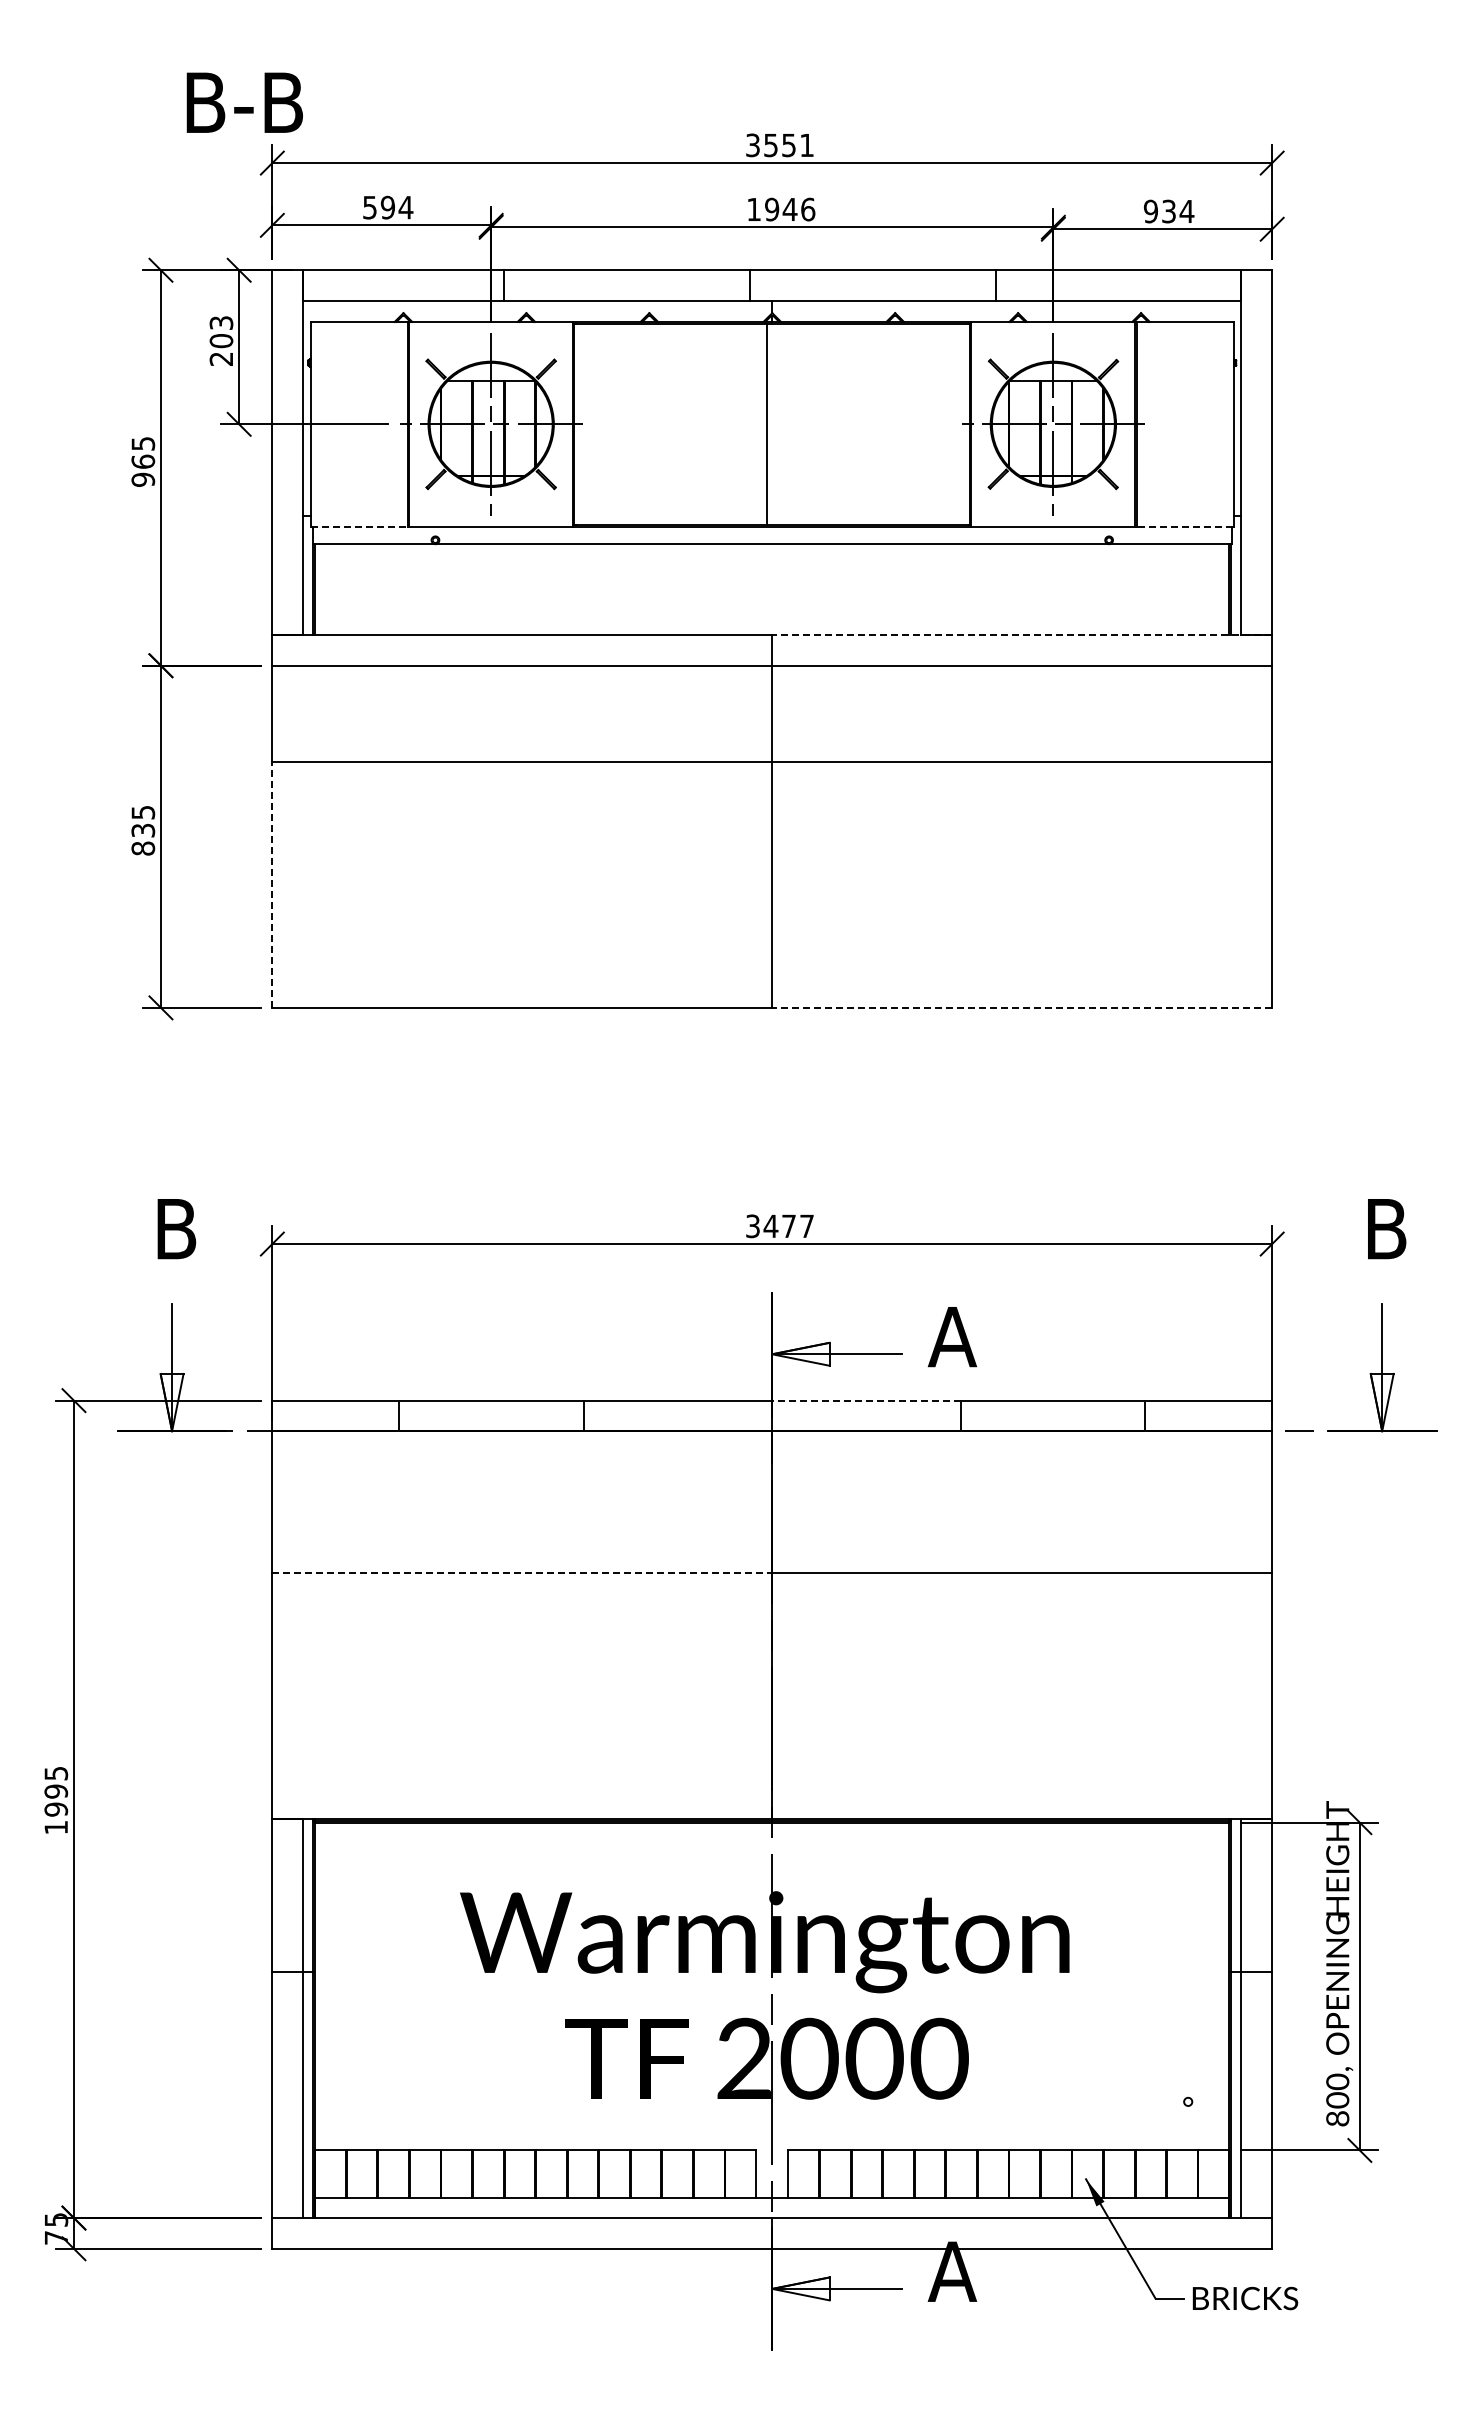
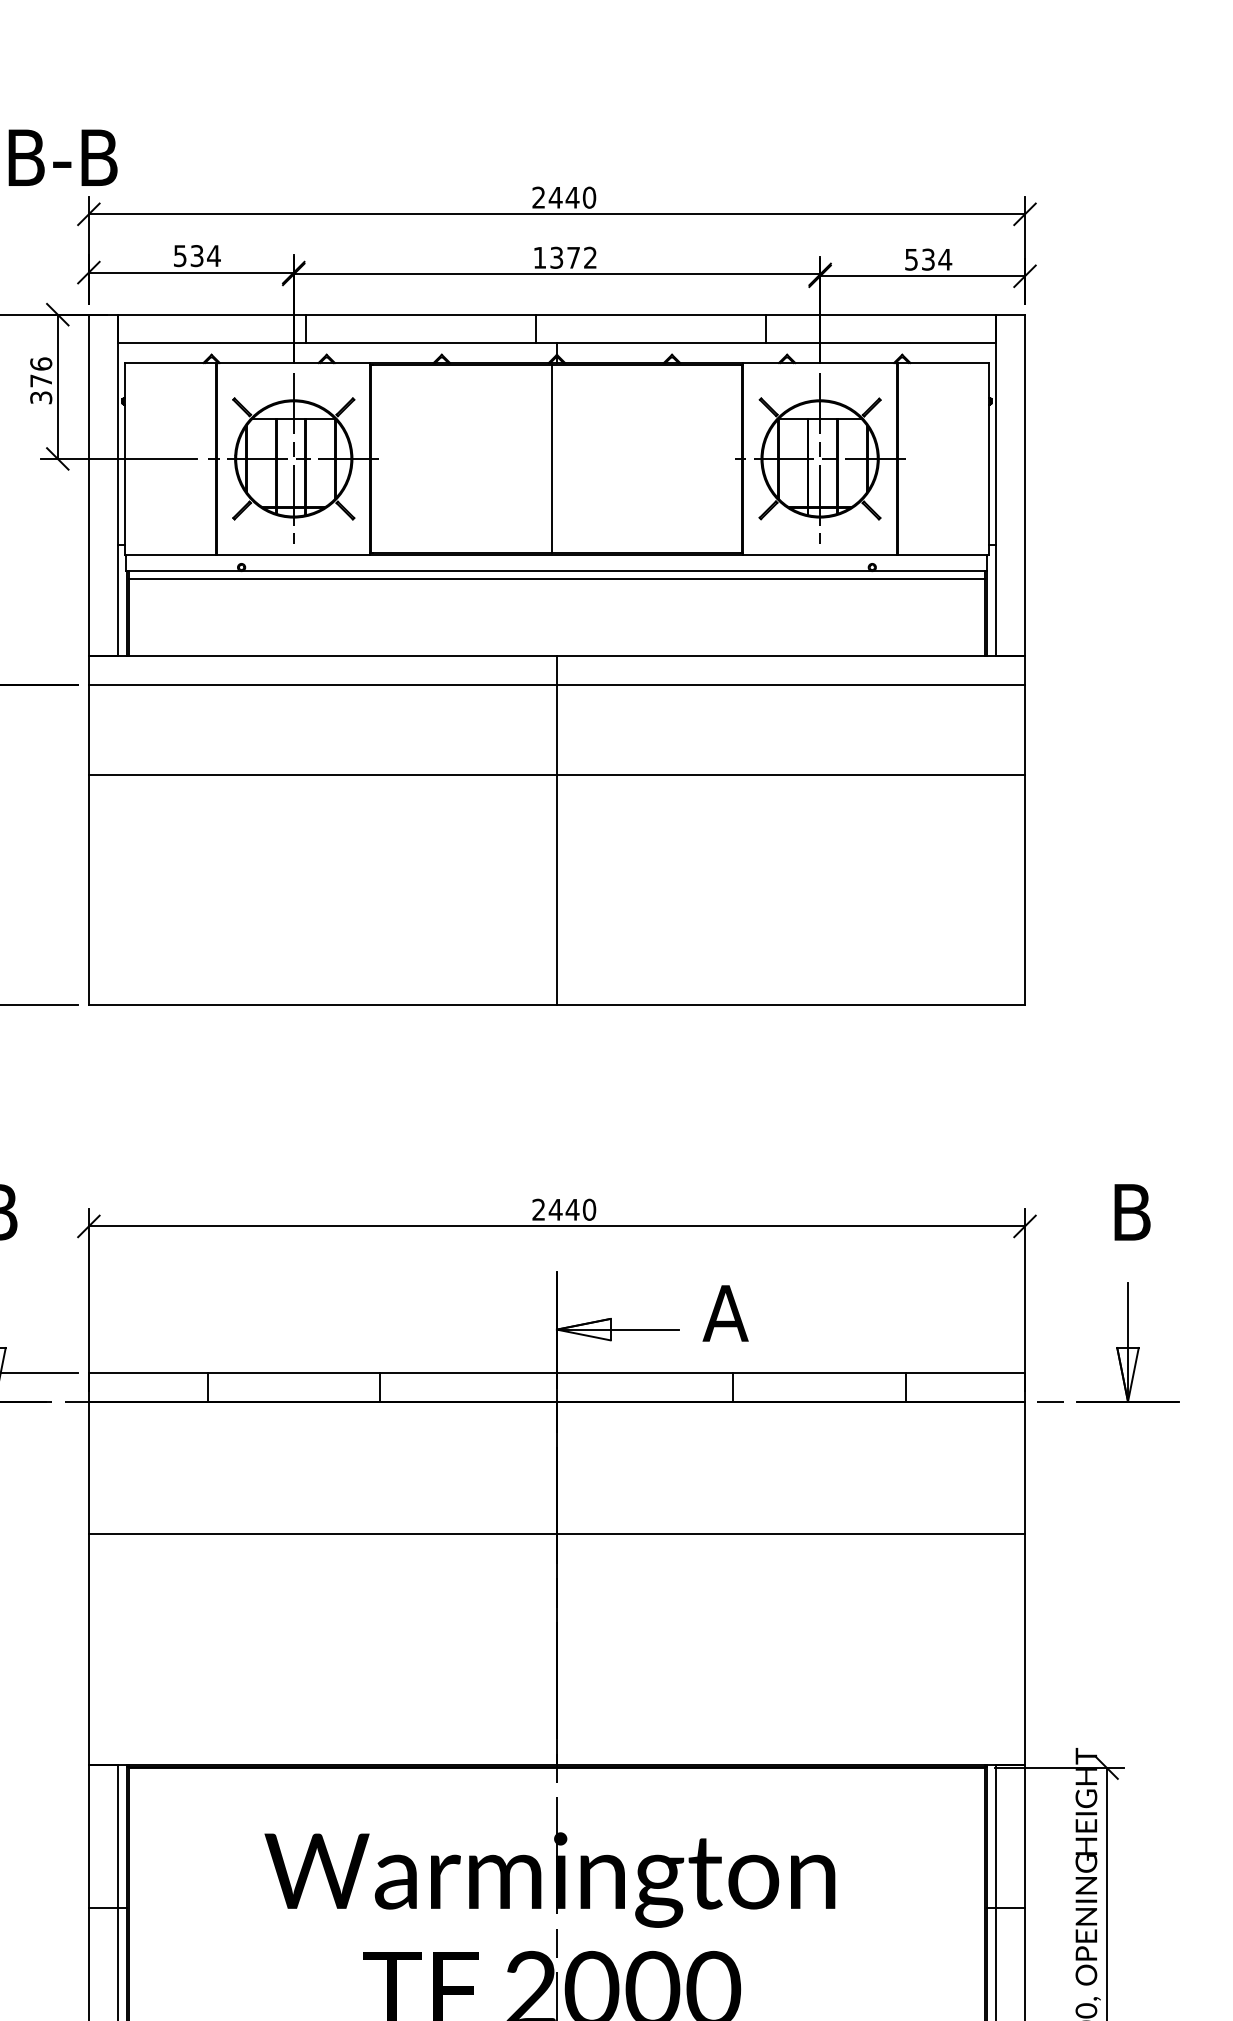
text: (780, 145) -> (564, 197), 3551 -> 2440
text: (387, 207) -> (196, 255), 594 -> 534
text: (790, 209) -> (574, 257), 1946 -> 1372
text: (1150, 211) -> (911, 259), 934 -> 534
text: (221, 340) -> (41, 380), 203 -> 376
line: (360, 526) -> (171, 554), dashed -> solid
line: (1184, 526) -> (942, 554), dashed -> solid
line: (772, 552) -> (557, 578), added
line: (1022, 634) -> (791, 655), dashed -> solid
line: (272, 884) -> (88, 889), dashed -> solid
line: (1022, 1007) -> (791, 1004), dashed -> solid
text: (780, 1226) -> (564, 1209), 3477 -> 2440
line: (866, 1400) -> (645, 1372), dashed -> solid
line: (522, 1573) -> (323, 1534), dashed -> solid

